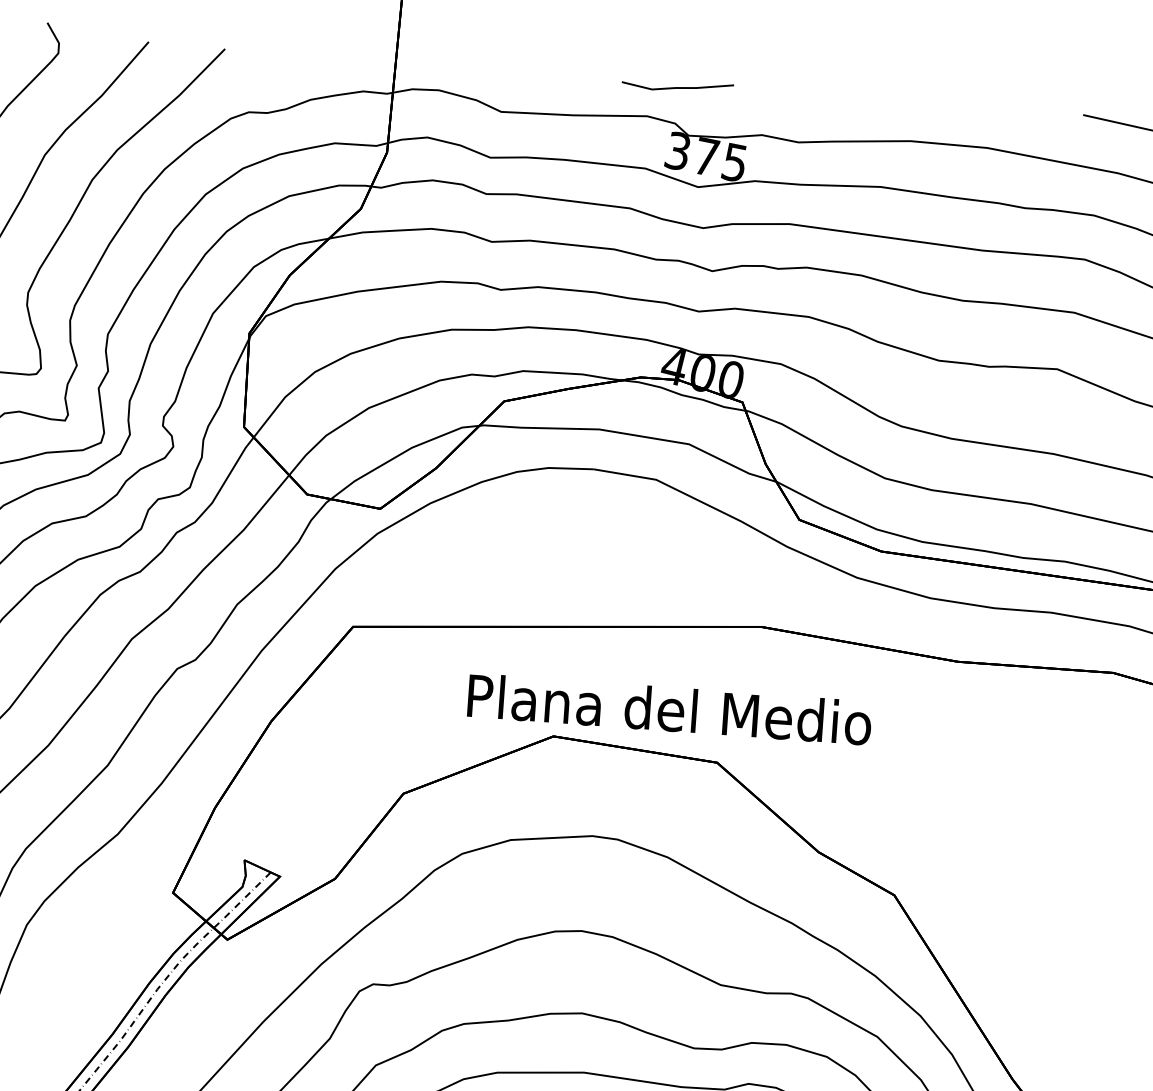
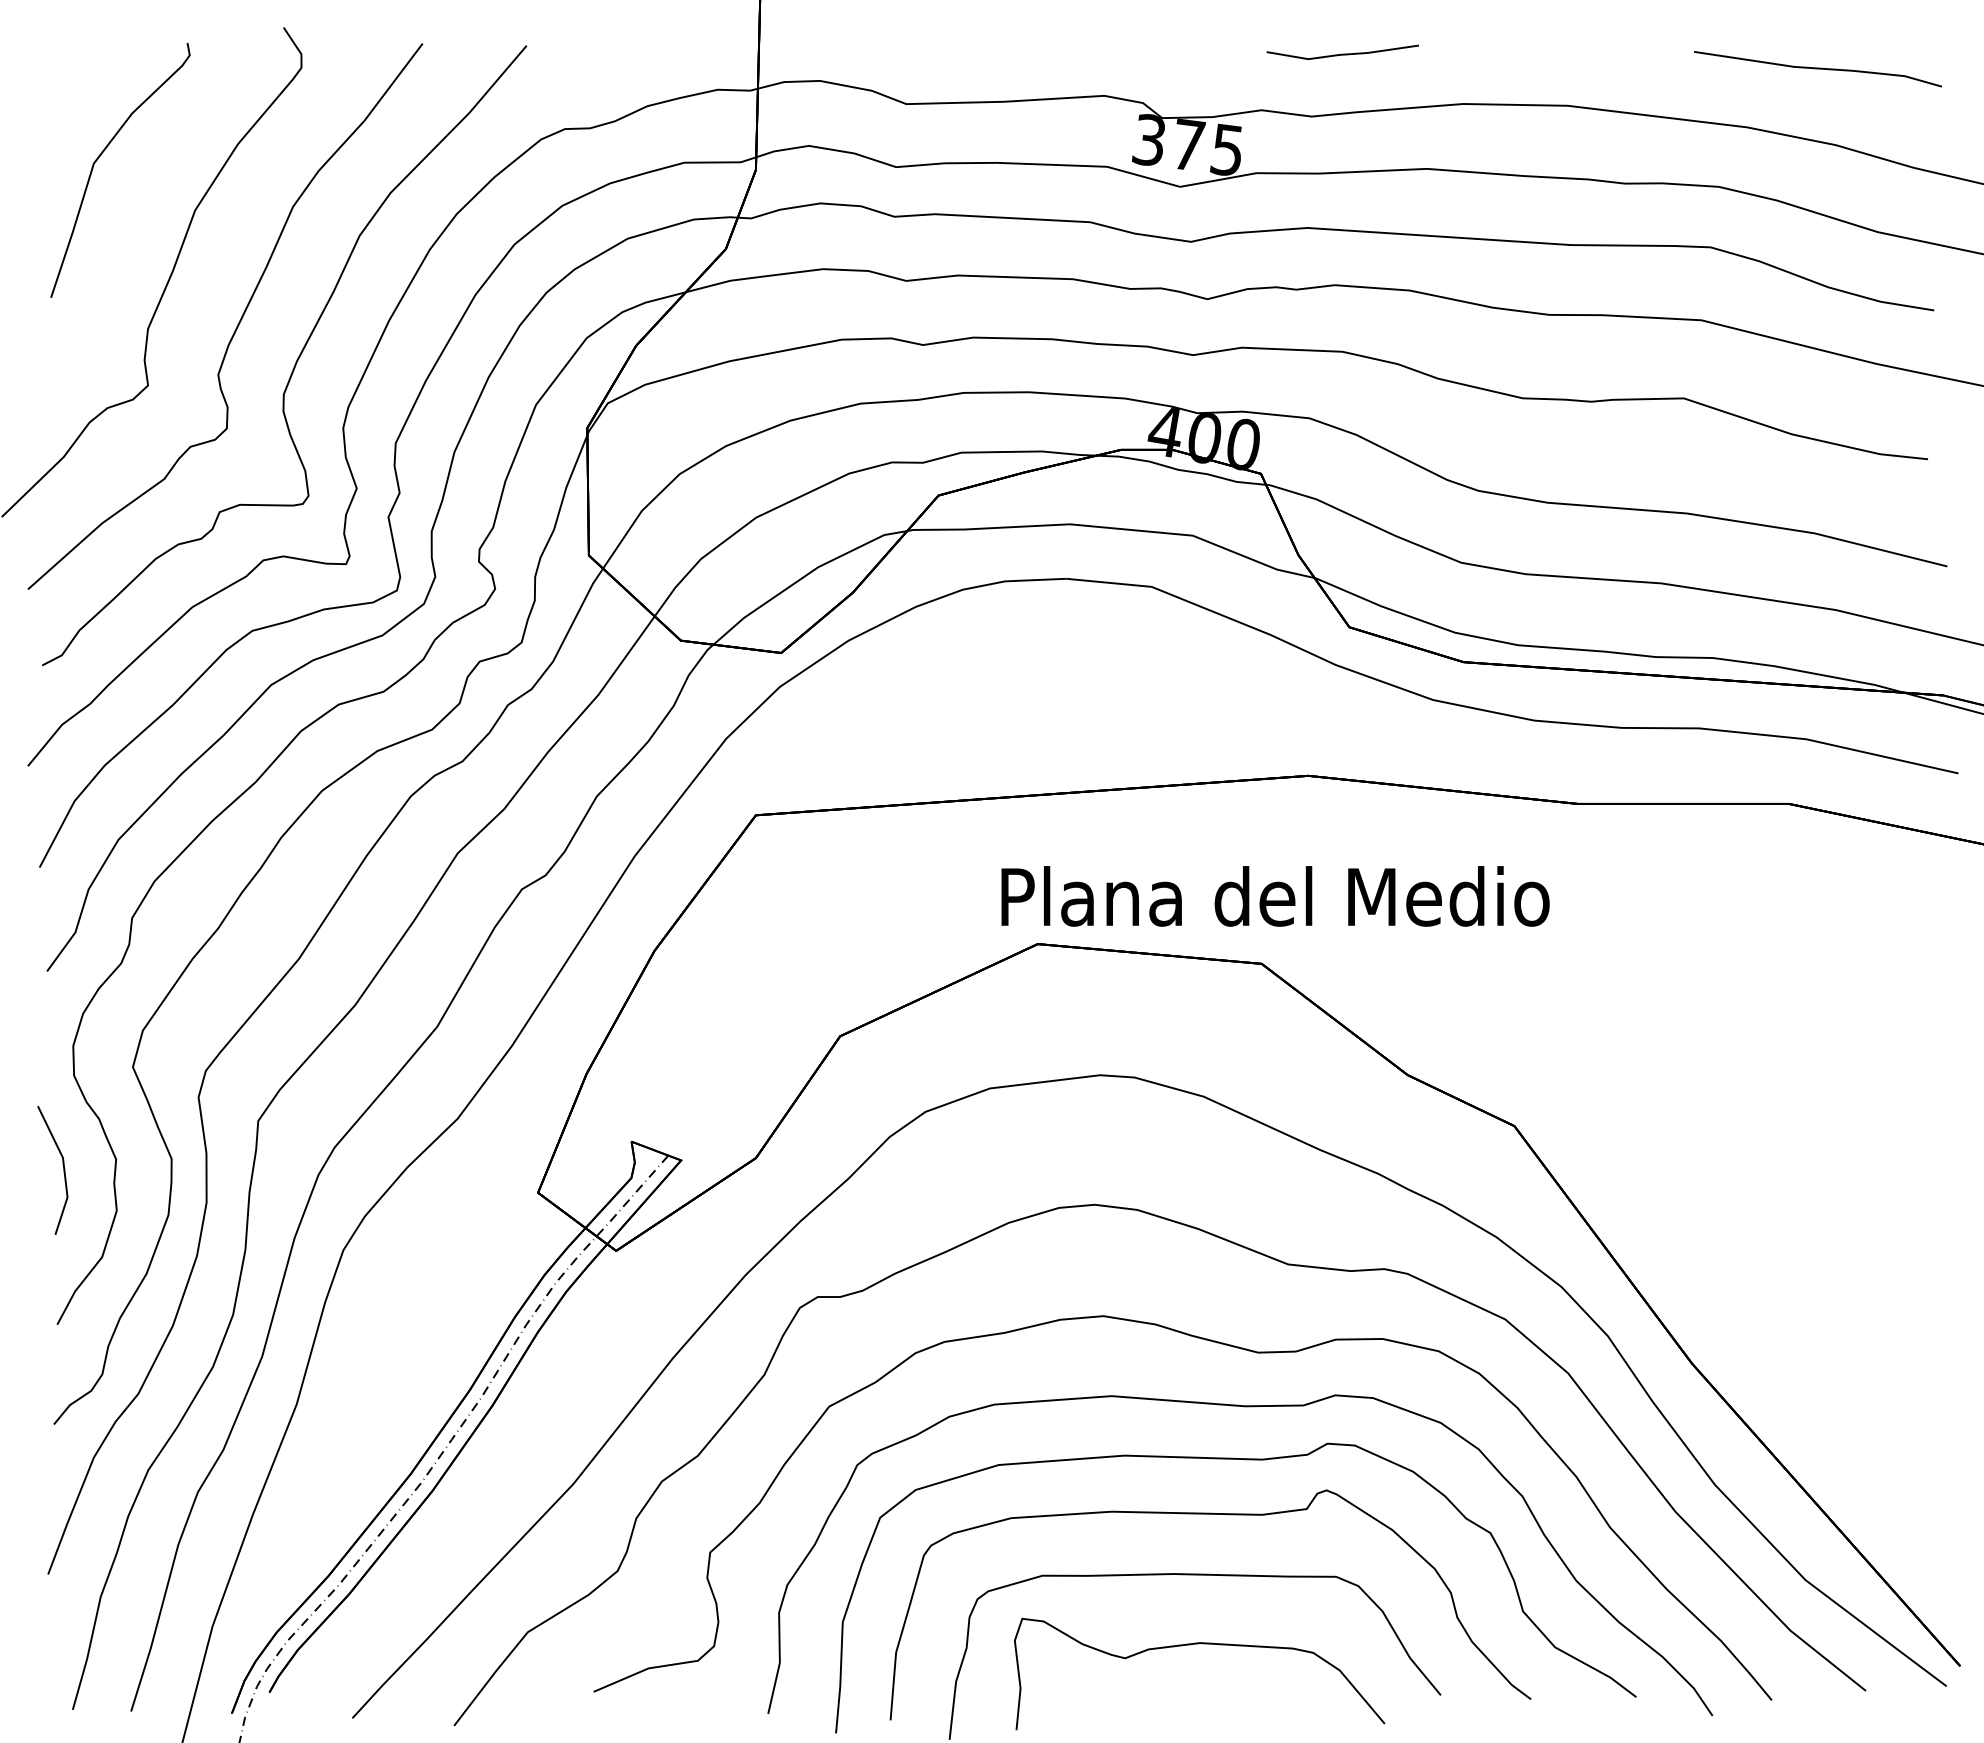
line: (677, 87) -> (1342, 53), moved
text: (669, 709) -> (1275, 896), moved

